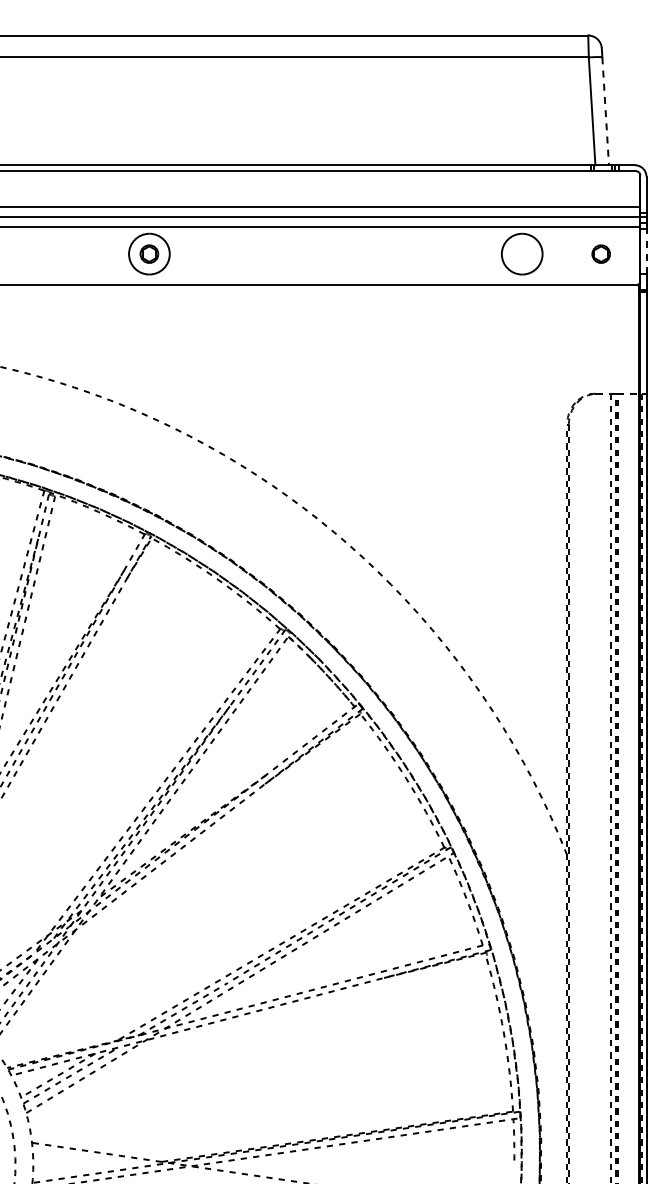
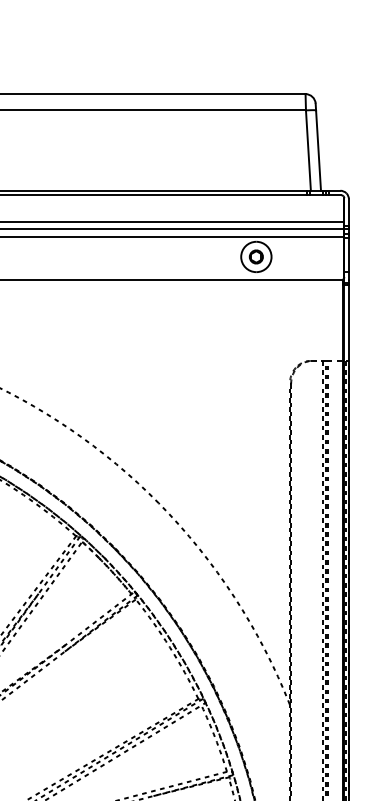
line: (605, 111) -> (318, 150), dashed -> solid
line: (646, 251) -> (348, 254), dashed -> solid
part: (600, 253) -> (255, 256), moved

